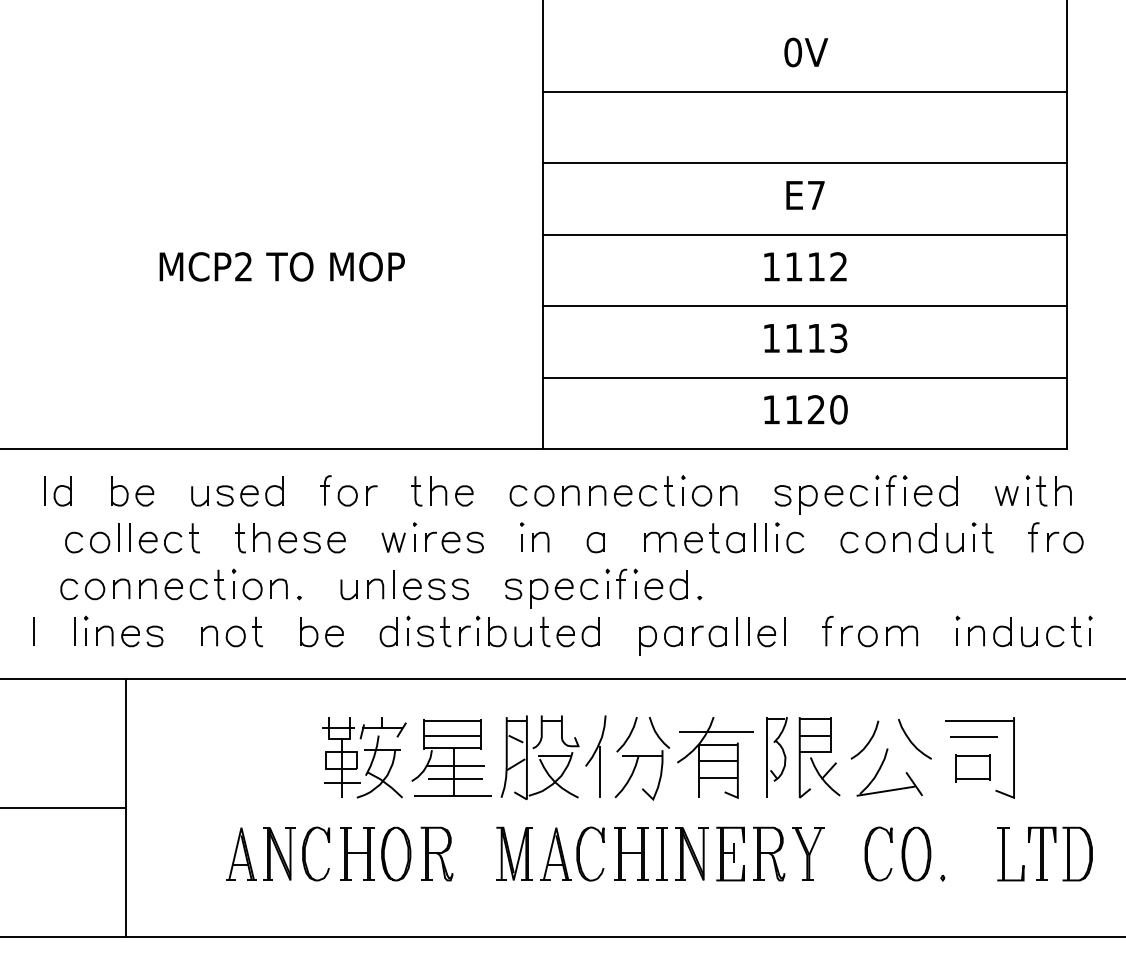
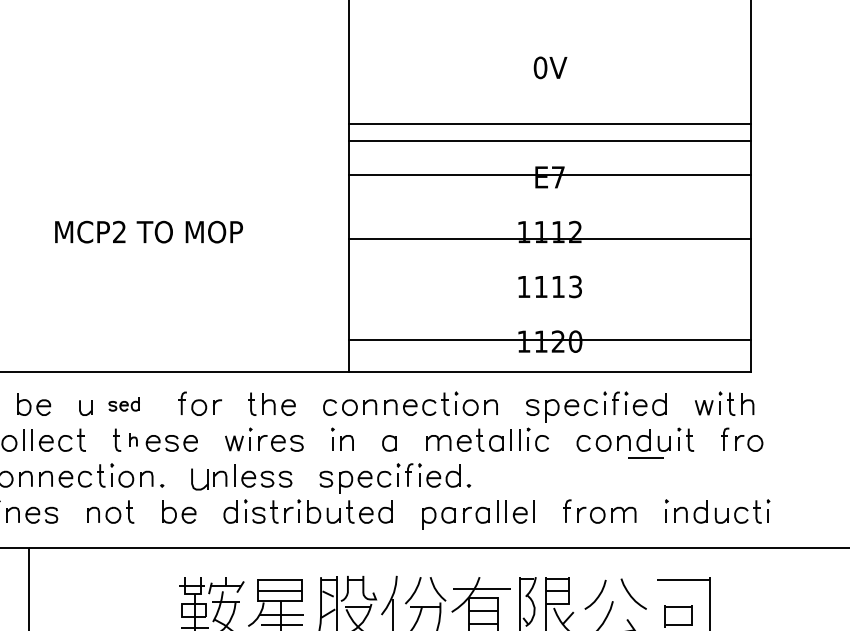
line: (805, 91) -> (549, 140), moved
line: (805, 163) -> (549, 124), moved
line: (805, 234) -> (549, 175), moved
line: (805, 306) -> (549, 238), moved
line: (805, 377) -> (549, 339), moved
part: (249, 491) -> (123, 404), size x0.6
part: (261, 537) -> (133, 439), size x0.6
part: (348, 589) -> (199, 479), size x1.4
line: (973, 736) -> (645, 457), moved

